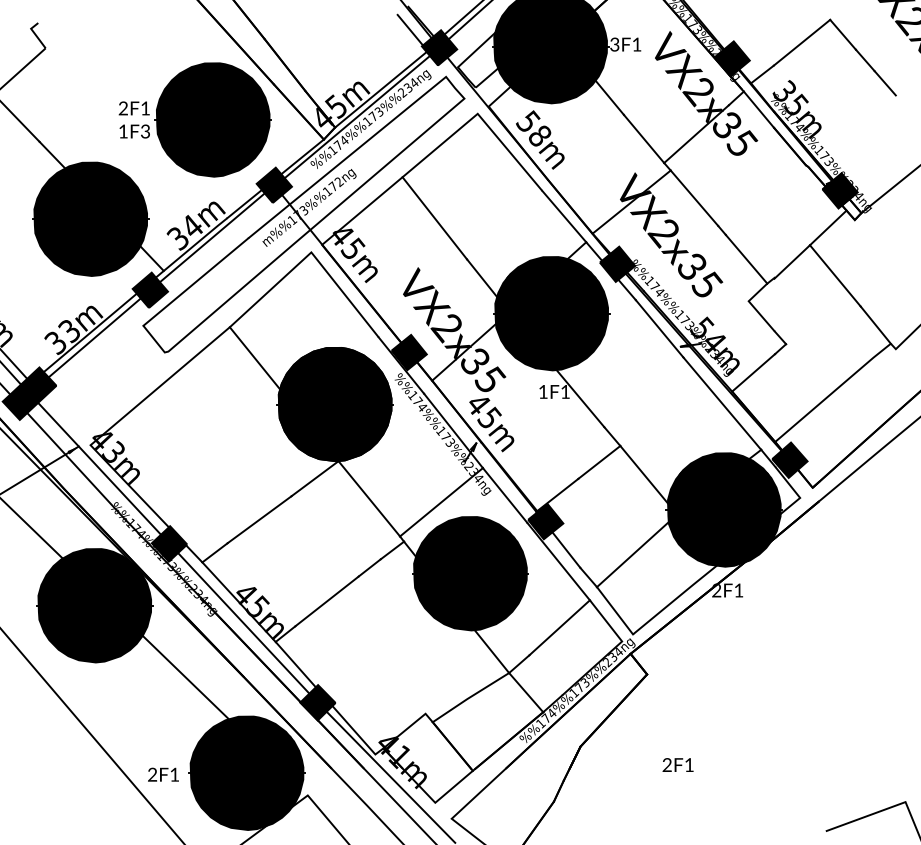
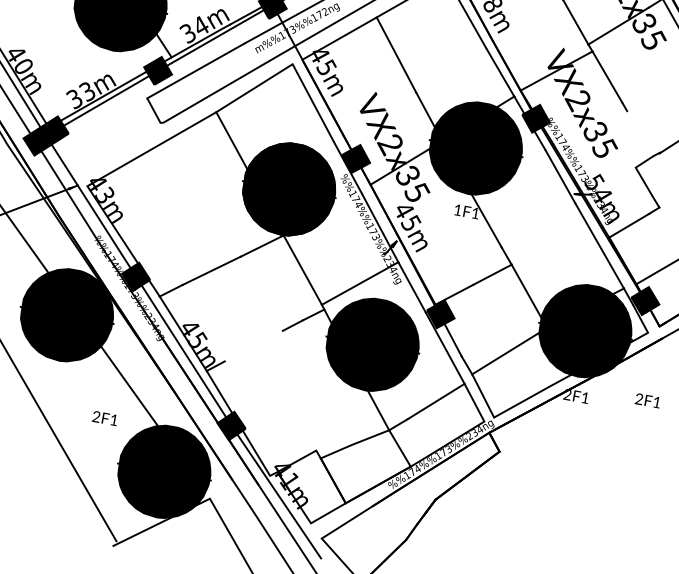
line: (746, 258) -> (640, 133), removed
line: (326, 601) -> (253, 346), removed
text: (677, 764) -> (647, 400), moved
text: (163, 774) -> (105, 418), moved

